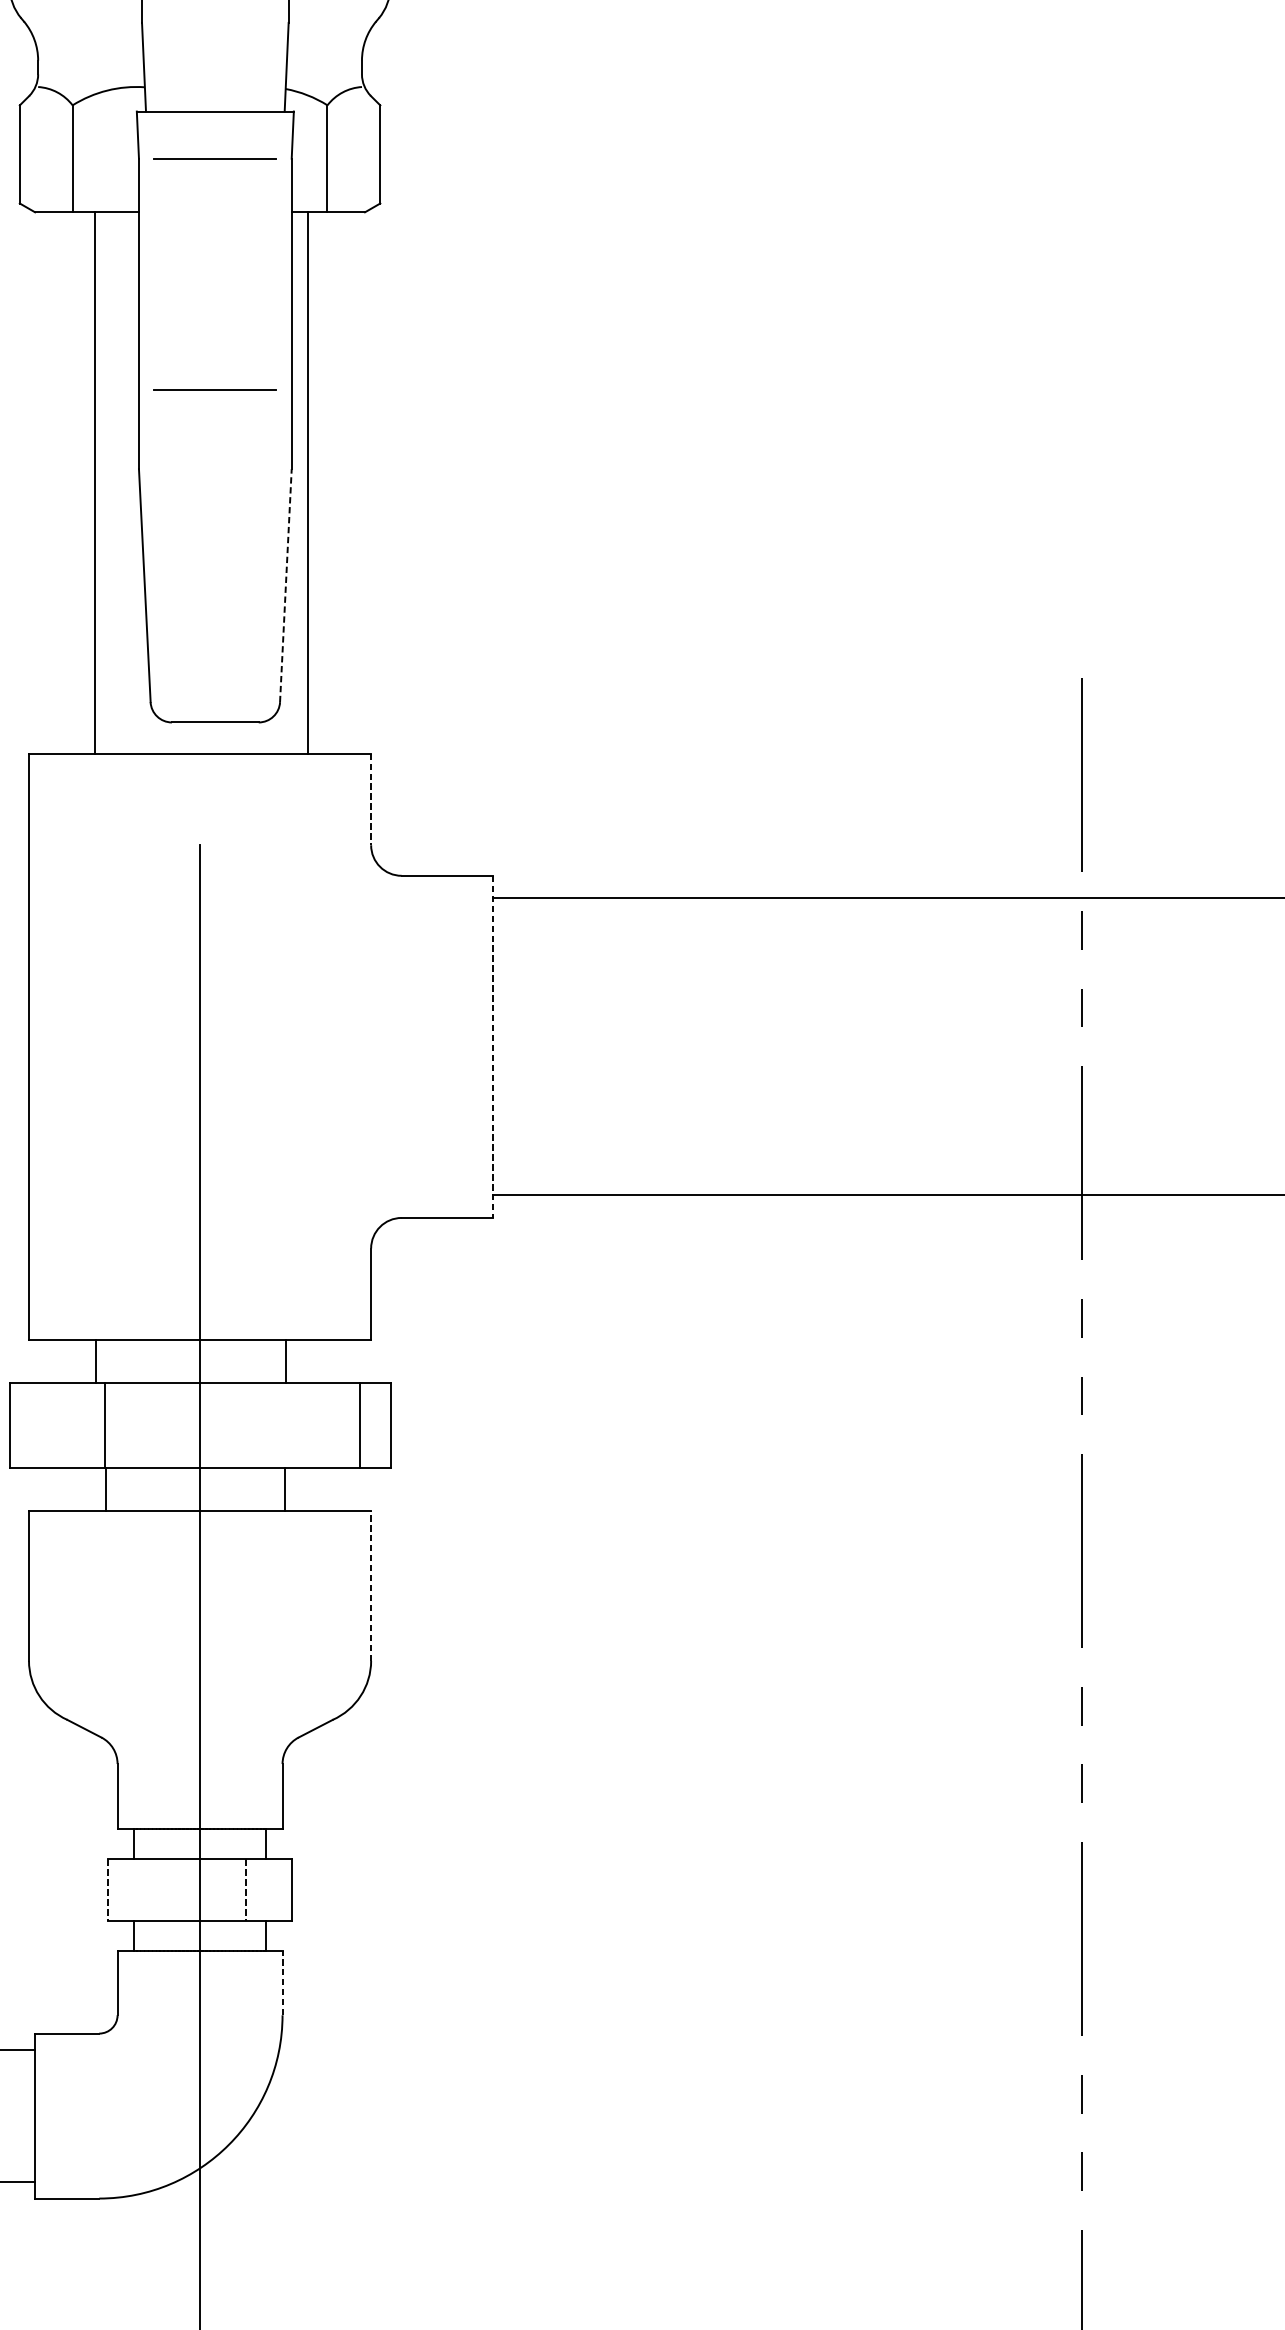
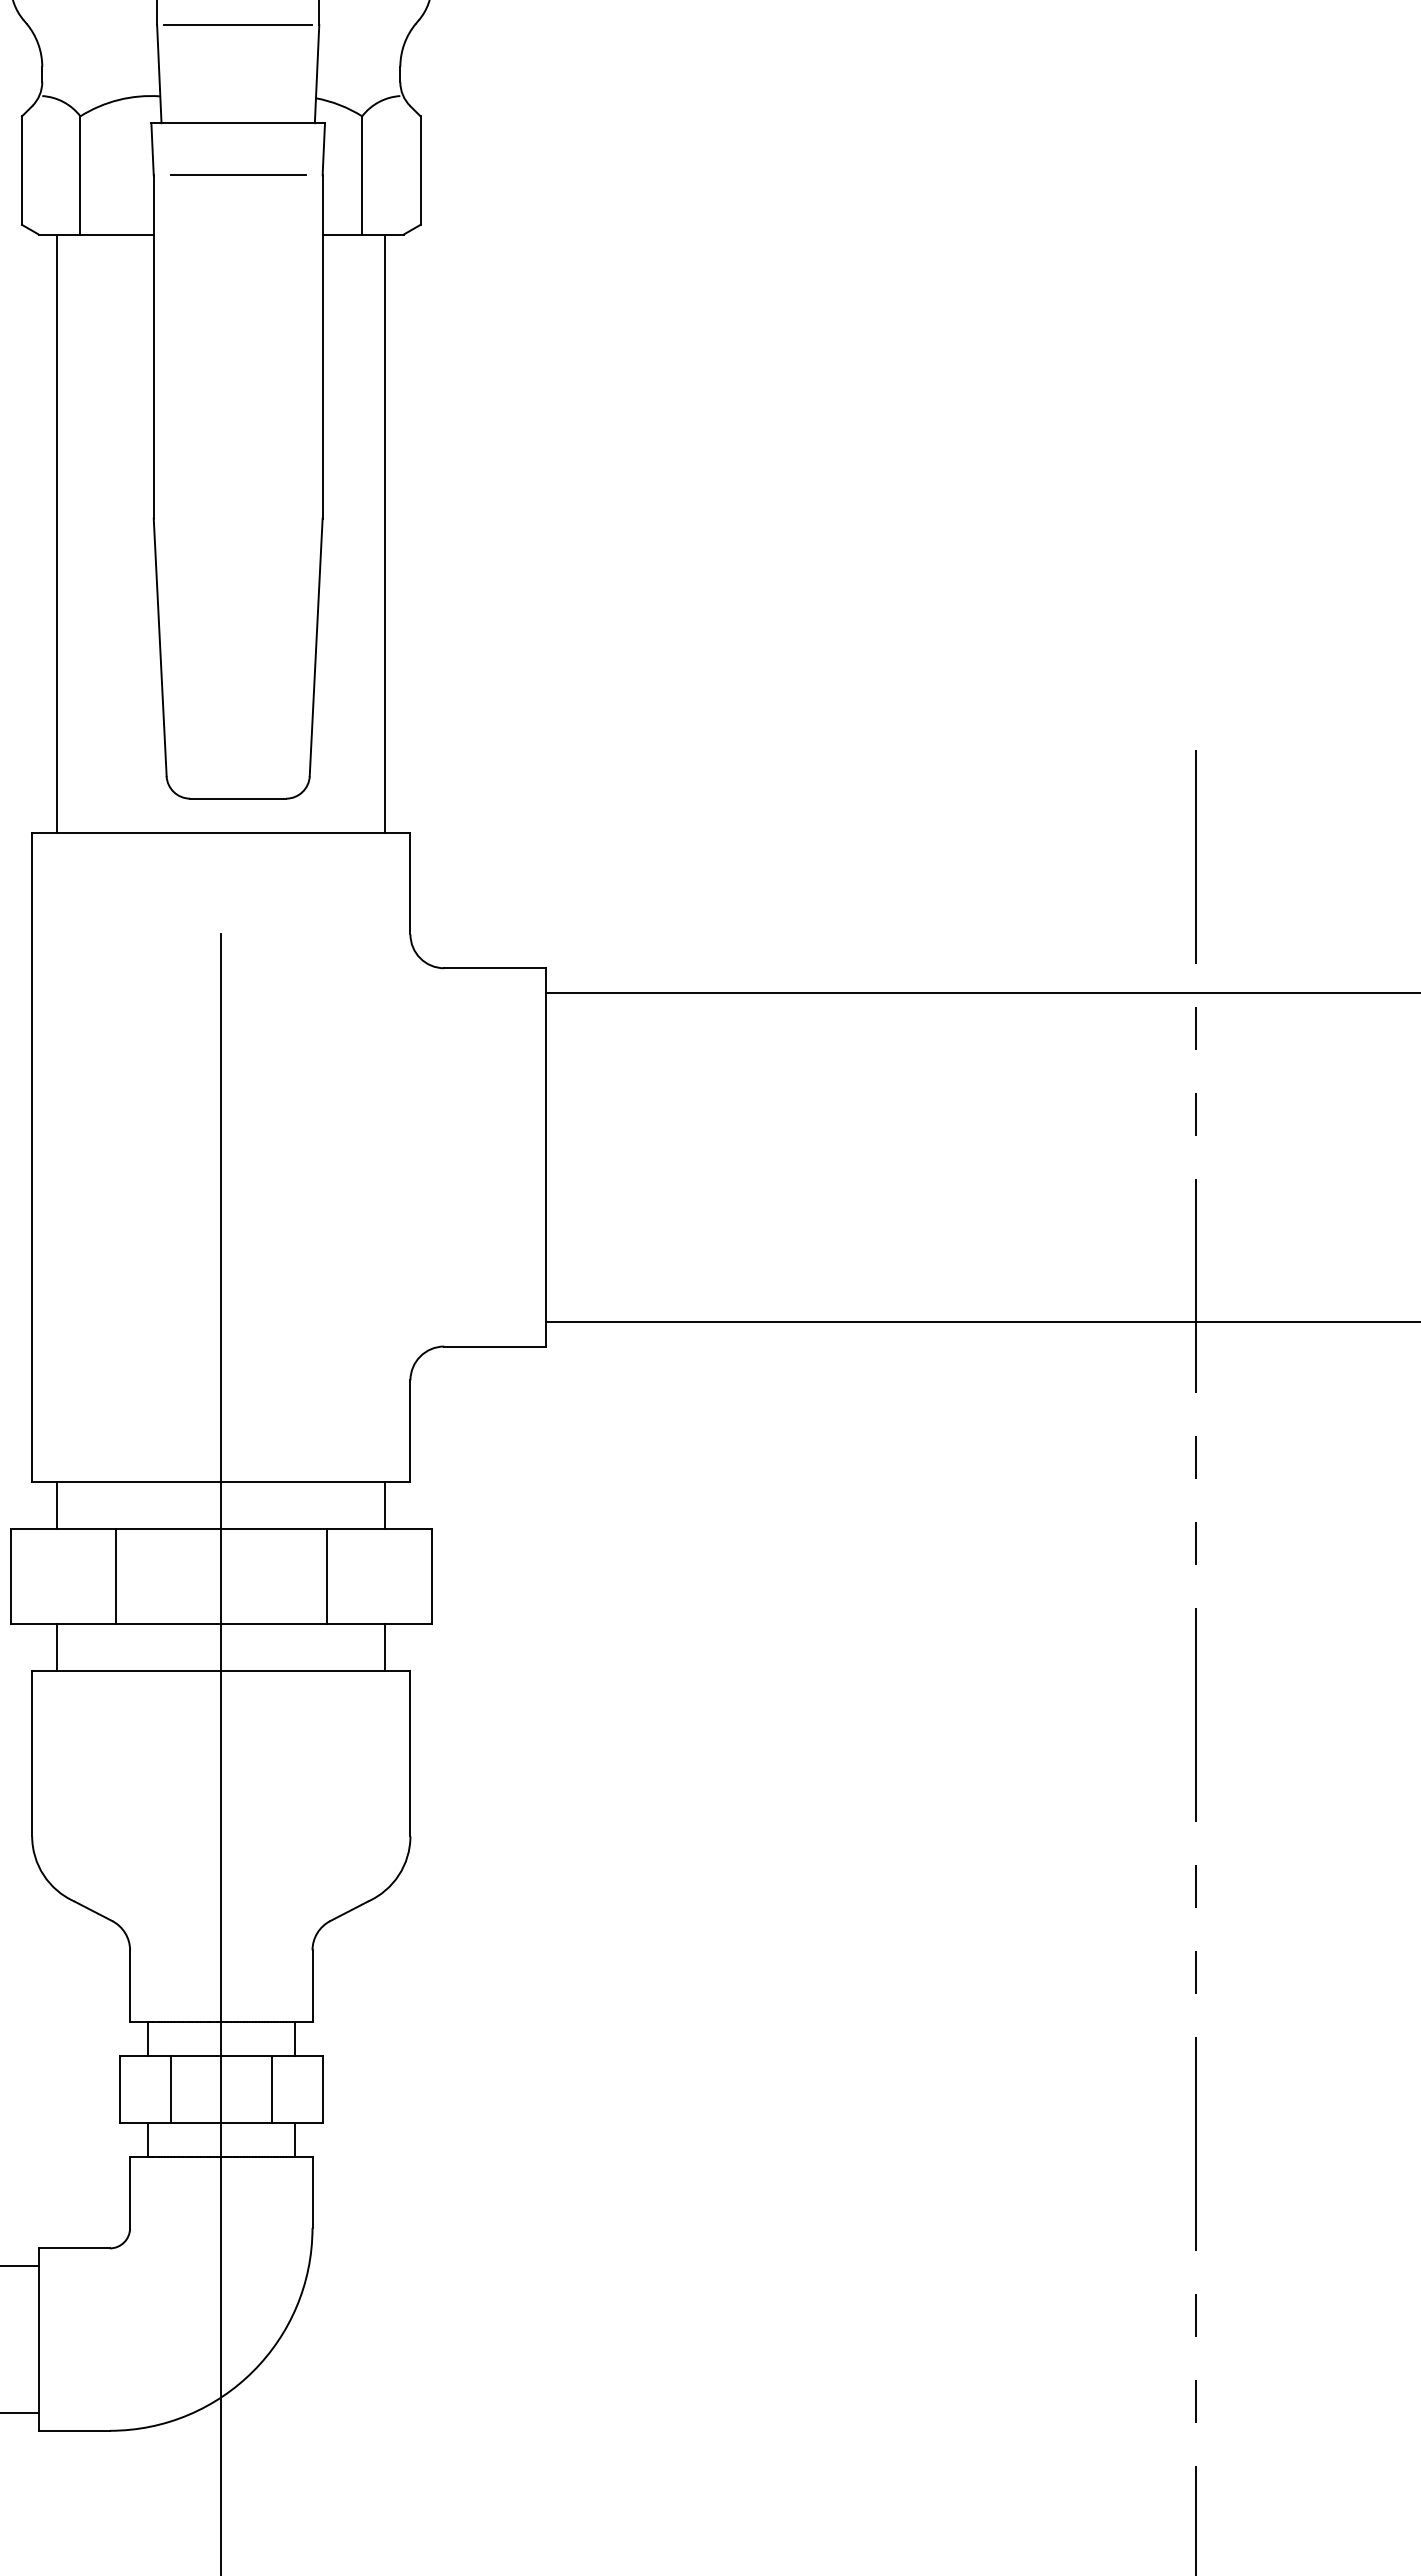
line: (215, 23) -> (238, 25), added
line: (215, 389) -> (238, 430), removed
line: (95, 482) -> (57, 533), moved
line: (307, 482) -> (385, 533), moved
line: (286, 585) -> (316, 647), dashed -> solid
line: (371, 799) -> (410, 883), dashed -> solid
line: (493, 1046) -> (545, 1157), dashed -> solid
line: (96, 1360) -> (57, 1504), moved
line: (286, 1360) -> (385, 1504), moved
line: (359, 1425) -> (326, 1575), moved
line: (106, 1489) -> (57, 1646), moved
line: (285, 1489) -> (385, 1646), moved
line: (371, 1585) -> (410, 1753), dashed -> solid
line: (107, 1889) -> (119, 2089), dashed -> solid
line: (154, 1889) -> (170, 2089), added
line: (246, 1889) -> (272, 2089), dashed -> solid
line: (282, 1983) -> (312, 2192), dashed -> solid

